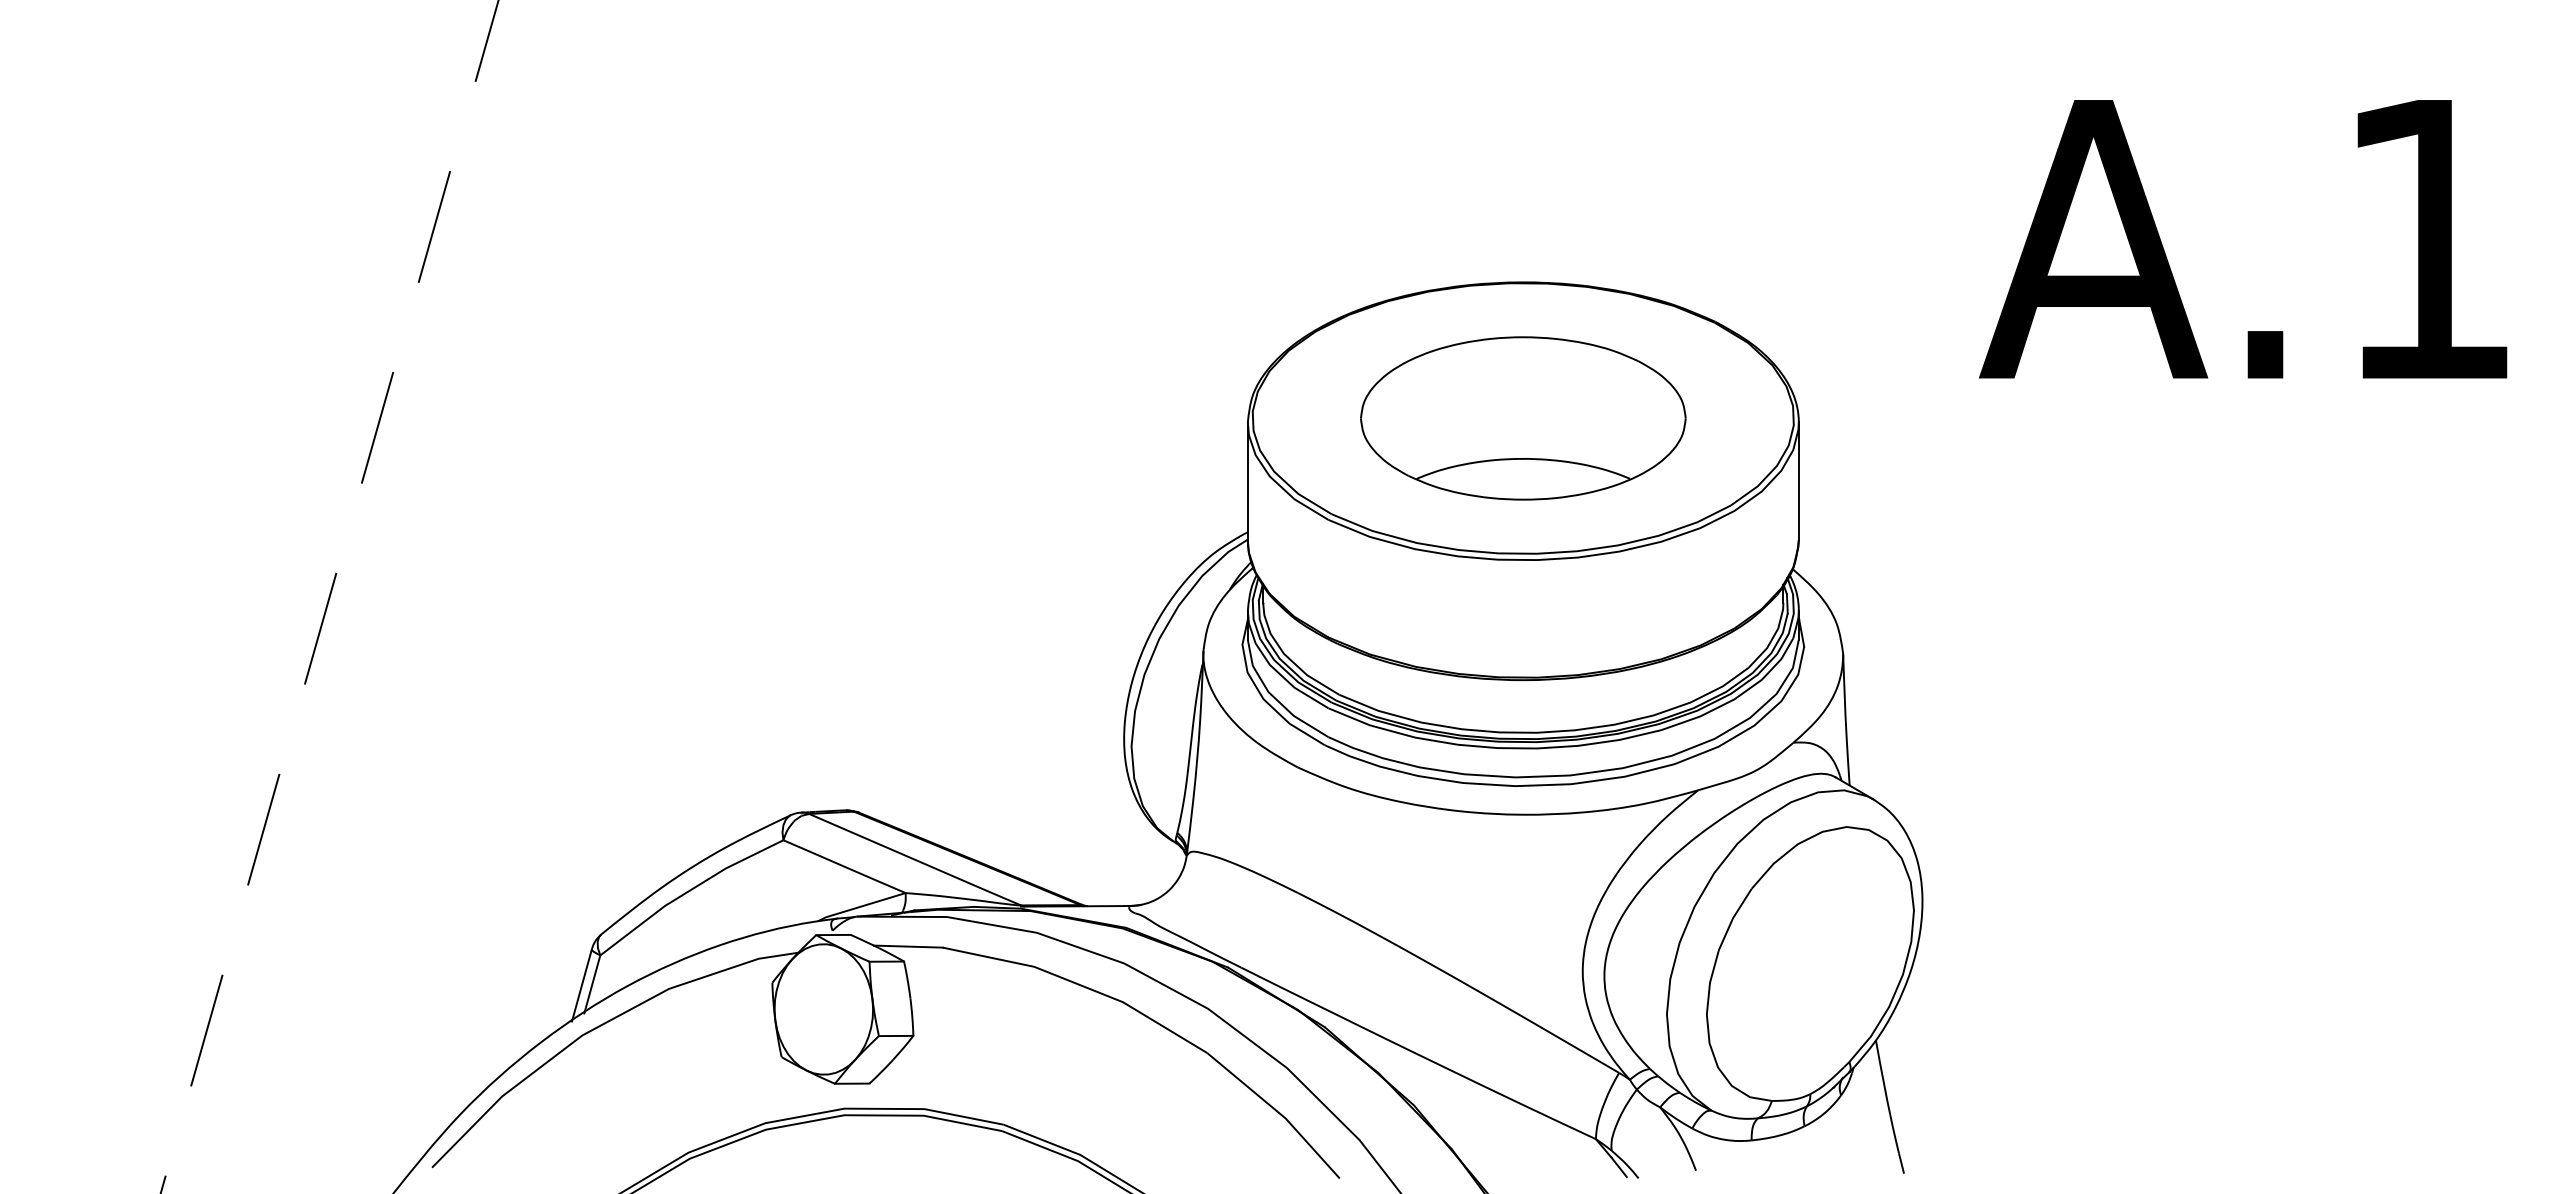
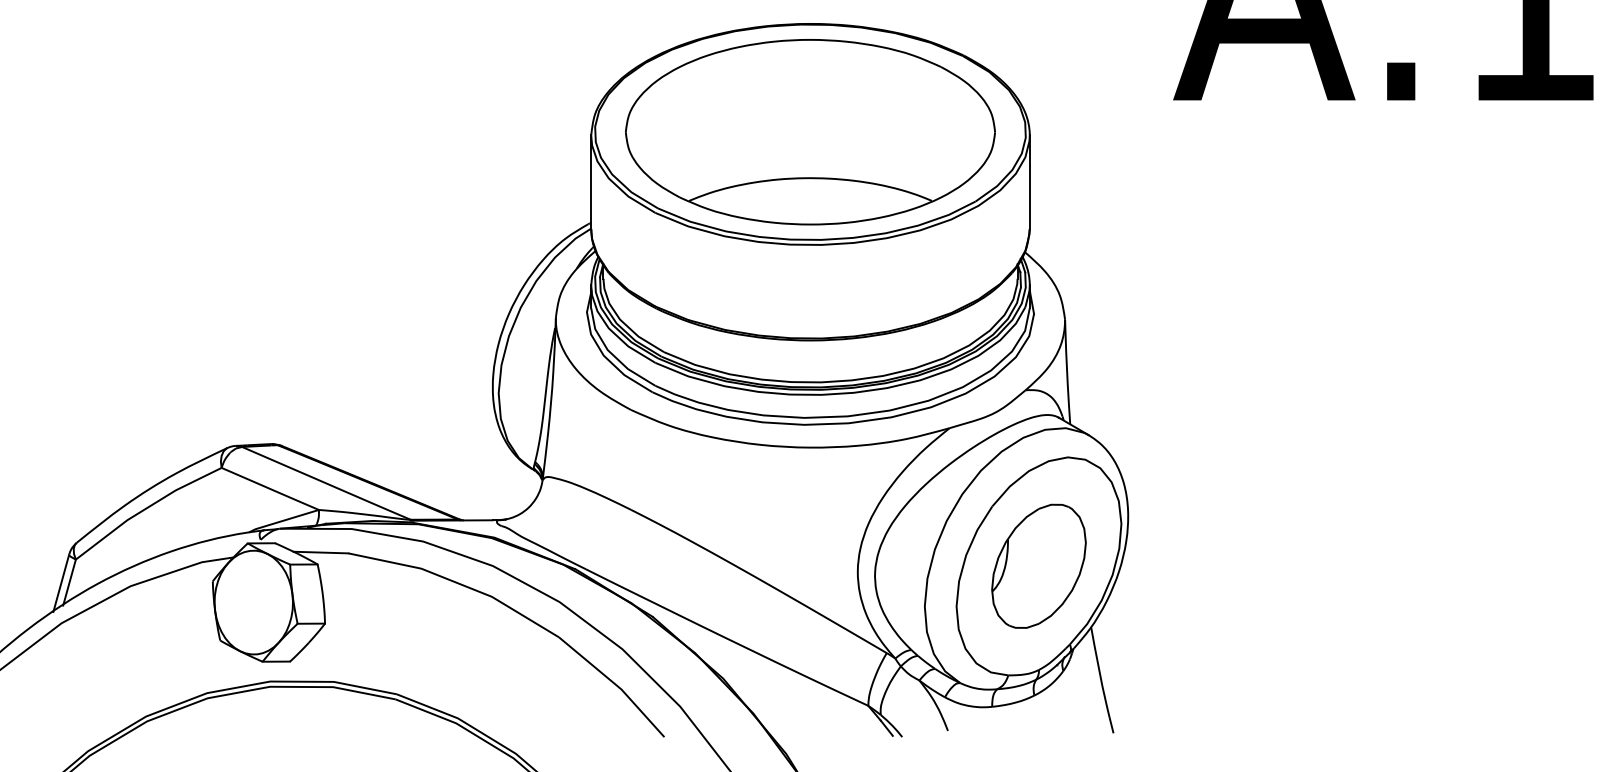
part: (1523, 418) -> (810, 132), size x1.43
part: (1810, 963) -> (1039, 566), added

